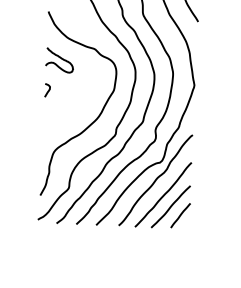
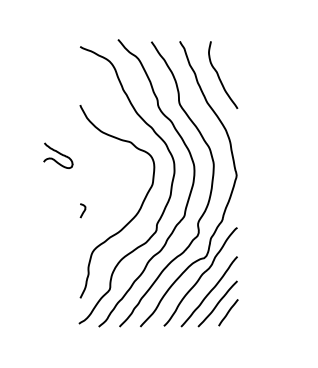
curve: (60, 59) -> (59, 154), moved
curve: (48, 90) -> (83, 210), moved

